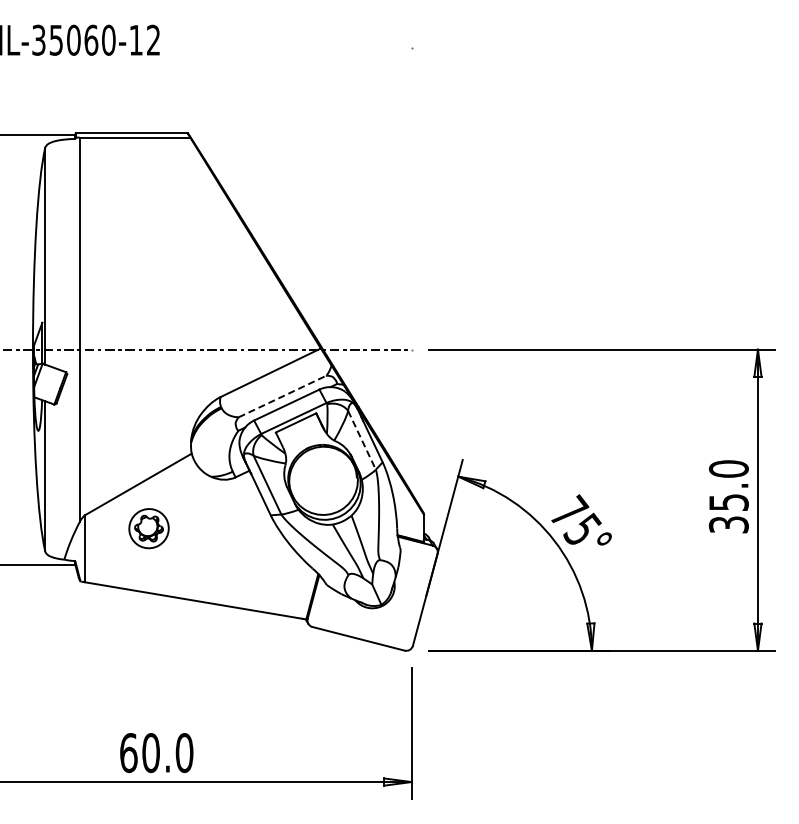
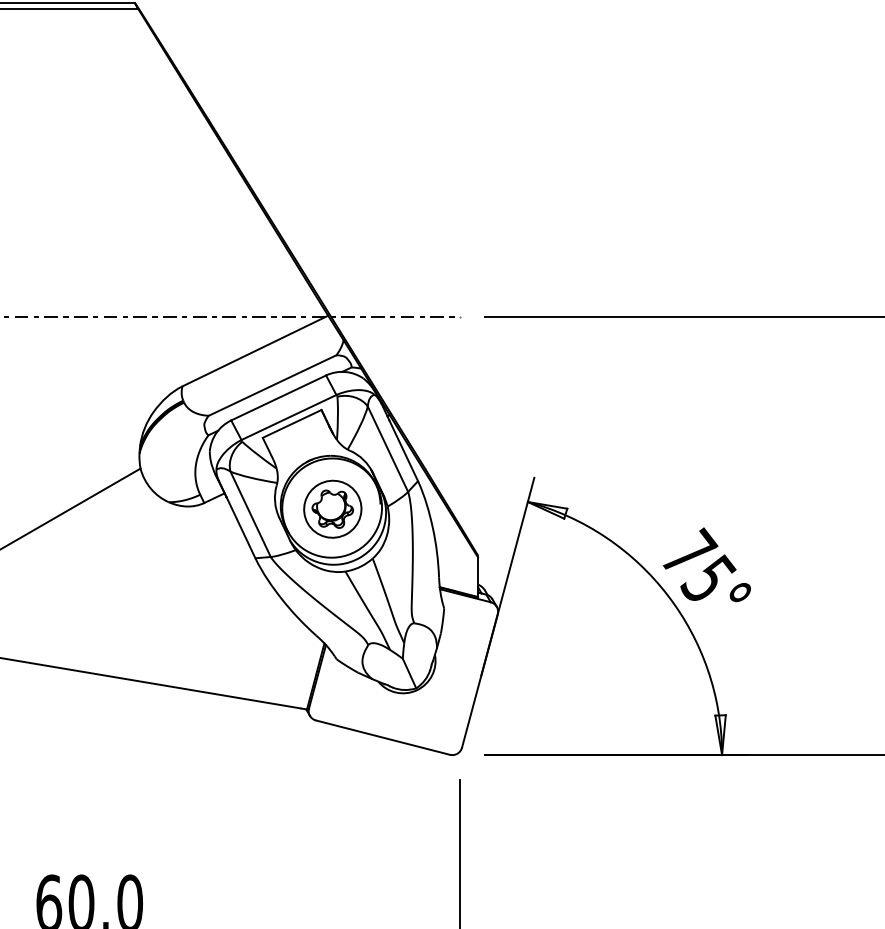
line: (282, 396) -> (272, 385), dashed -> solid
line: (362, 440) -> (388, 449), dashed -> solid
part: (148, 528) -> (332, 509), moved

